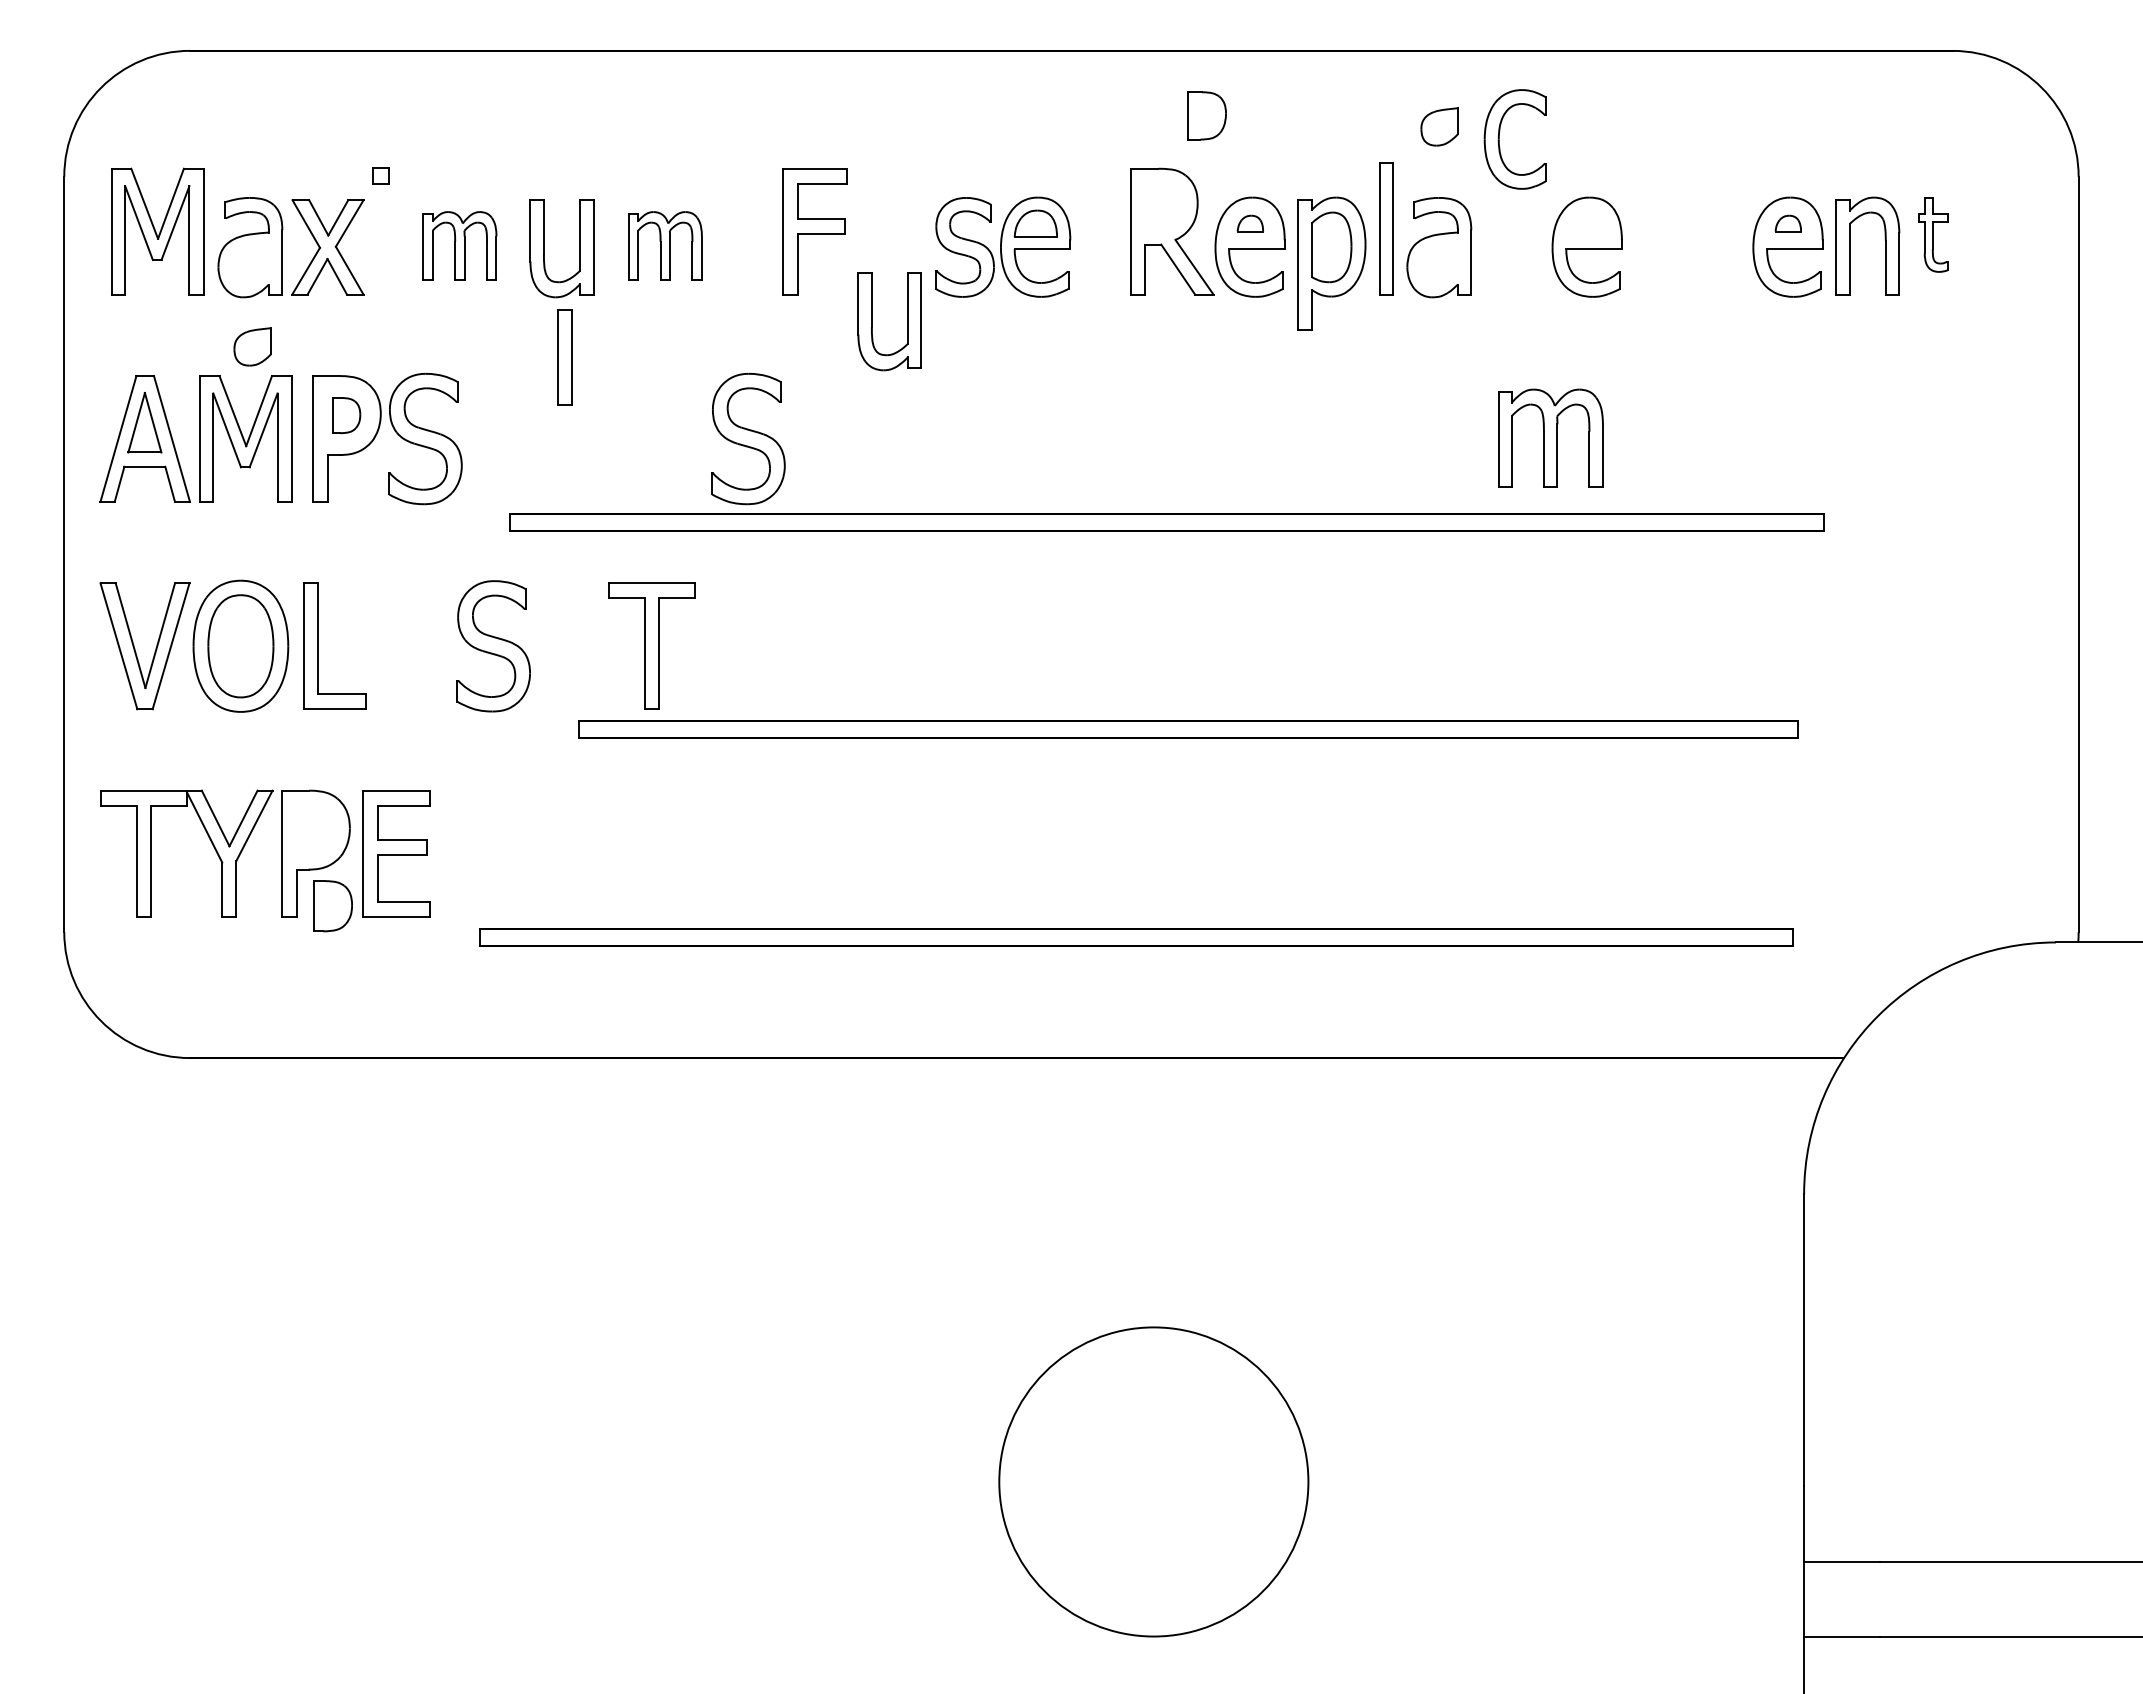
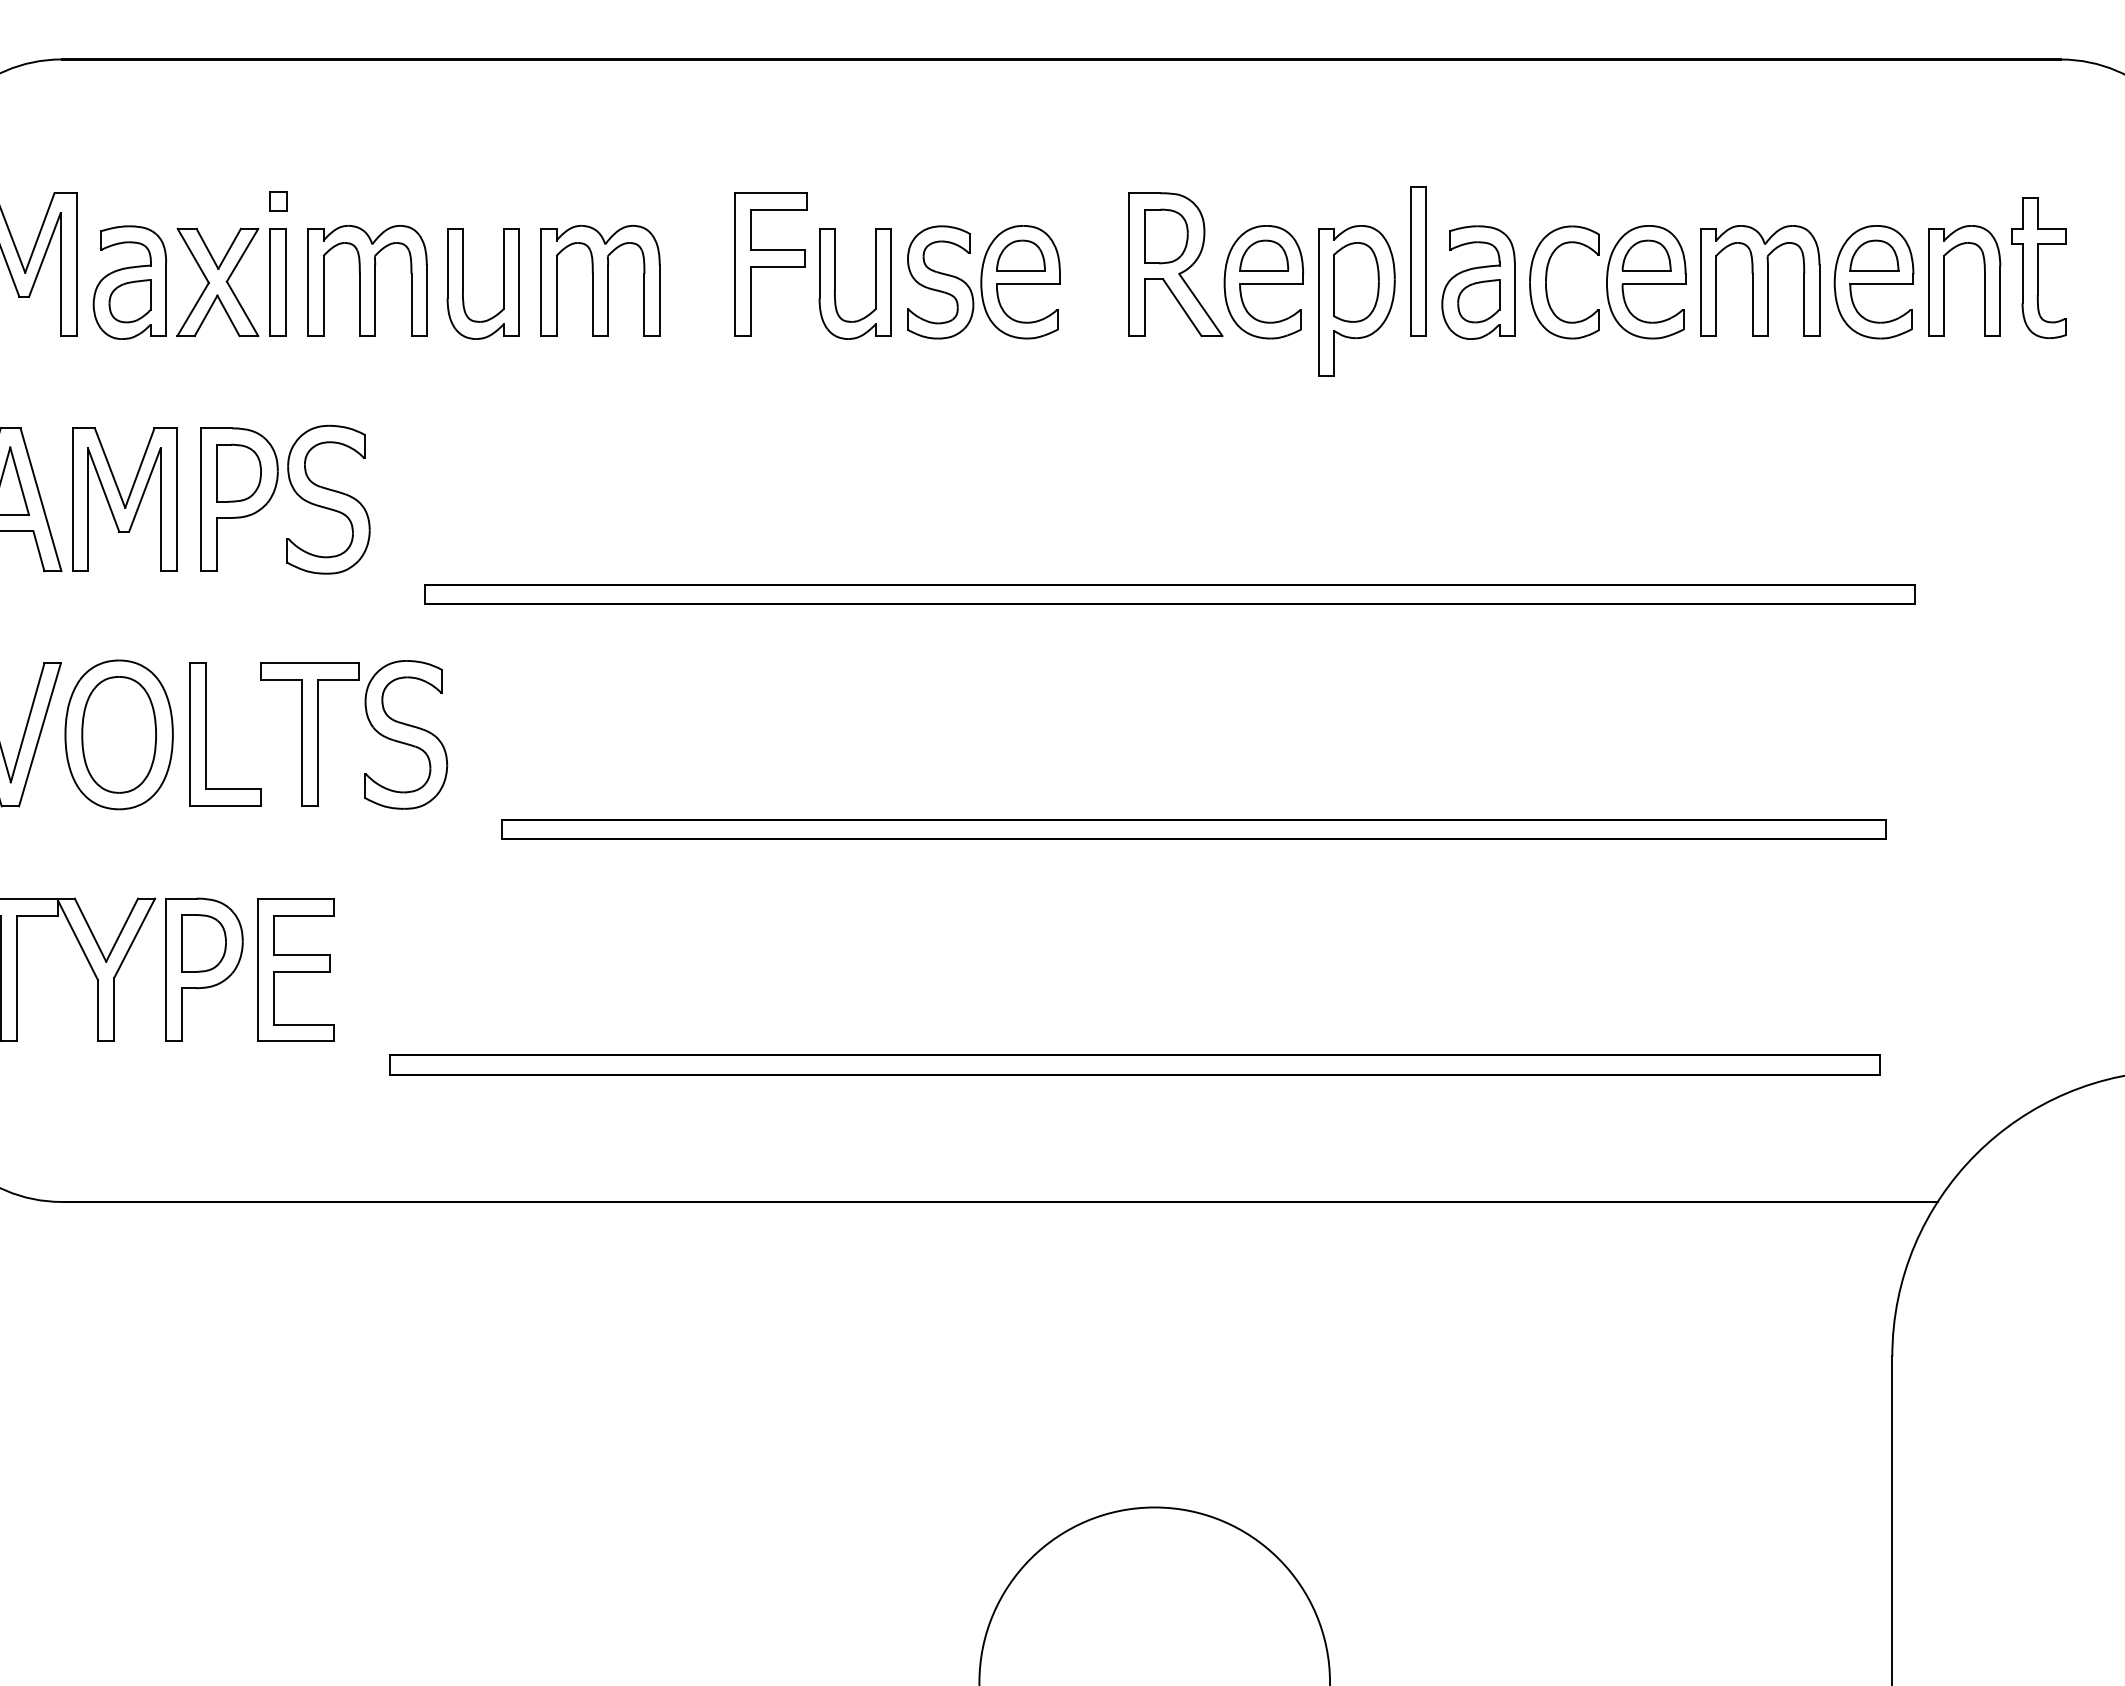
part: (1206, 115) -> (1165, 236), moved
part: (1439, 126) -> (1478, 300), moved
part: (1499, 139) -> (1546, 282), moved
part: (1250, 223) -> (1264, 255), size x1.67
part: (1587, 223) -> (1646, 255), added
part: (1788, 223) -> (1874, 255), size x1.67
part: (1933, 234) -> (2039, 267), size x1.67
part: (459, 245) -> (367, 280), size x1.43
part: (665, 245) -> (600, 280), size x1.43
part: (872, 321) -> (835, 283), moved
part: (252, 346) -> (130, 300), moved
part: (564, 357) -> (277, 282), moved
part: (346, 415) -> (238, 473), size x1.43
part: (1550, 437) -> (1760, 280), moved
part: (748, 439) -> (694, 500), removed
part: (651, 645) -> (309, 733), moved
part: (332, 906) -> (203, 943), moved

